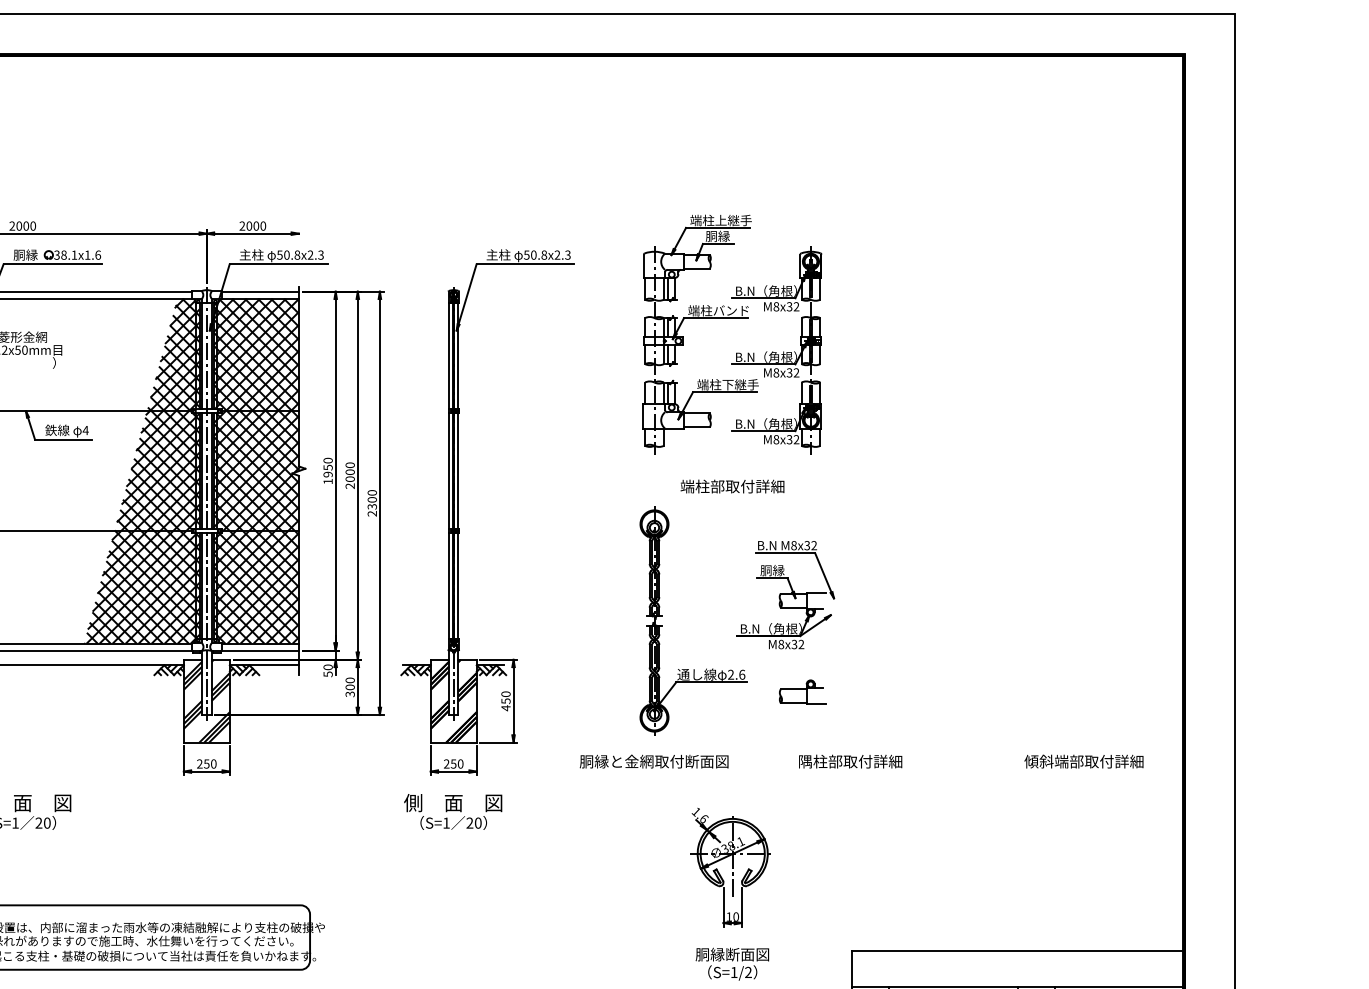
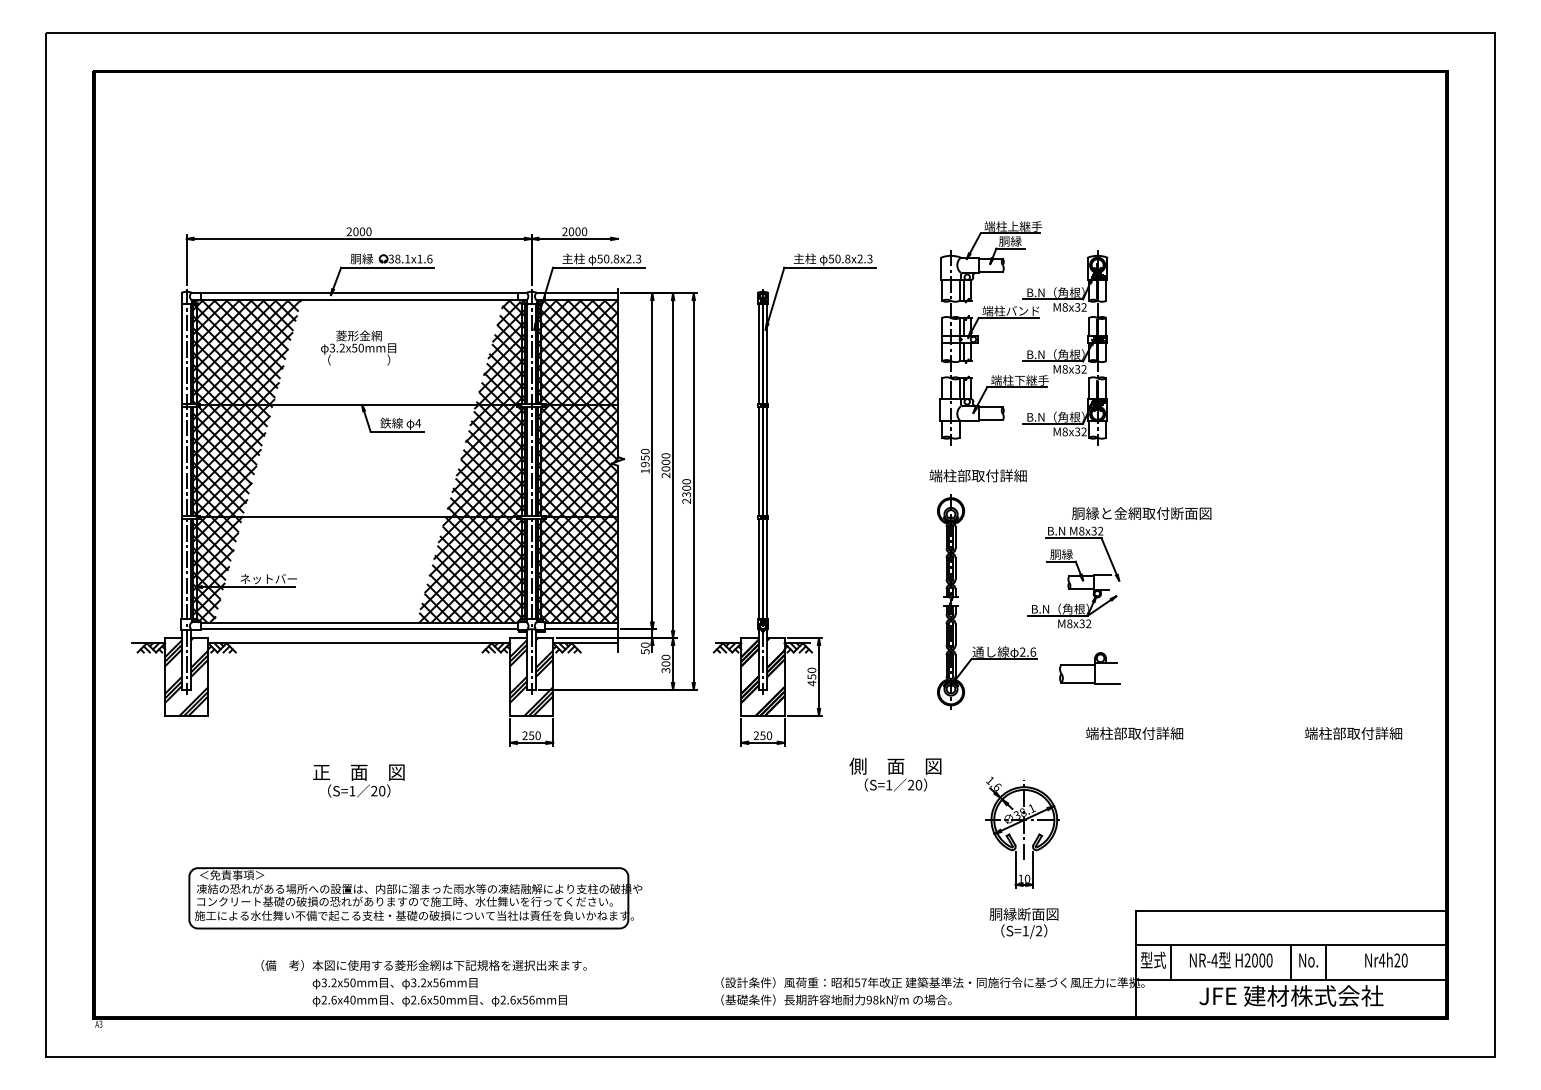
text: (731, 486) -> (977, 475), moved
part: (802, 692) -> (1089, 668), size x1.4
text: (653, 761) -> (1141, 513), moved
text: (805, 761) -> (1092, 733), 隅柱部取付詳細 -> 端柱部取付詳細
text: (1084, 761) -> (1353, 733), 傾斜端部取付詳細 -> 端柱部取付詳細
text: (453, 811) -> (895, 774), moved

